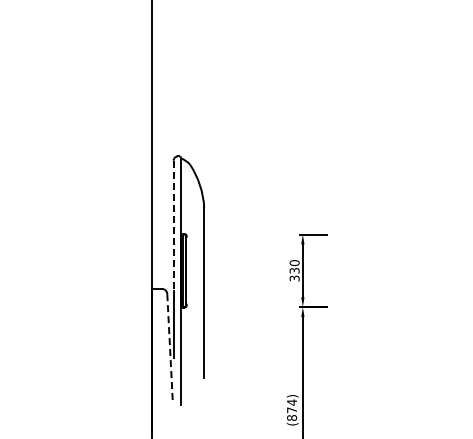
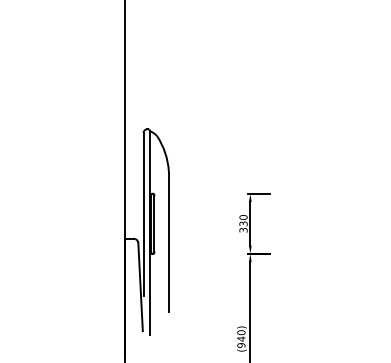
line: (173, 226) -> (143, 187), dashed -> solid
line: (170, 347) -> (140, 287), dashed -> solid
text: (292, 409) -> (241, 338), (874) -> (940)

